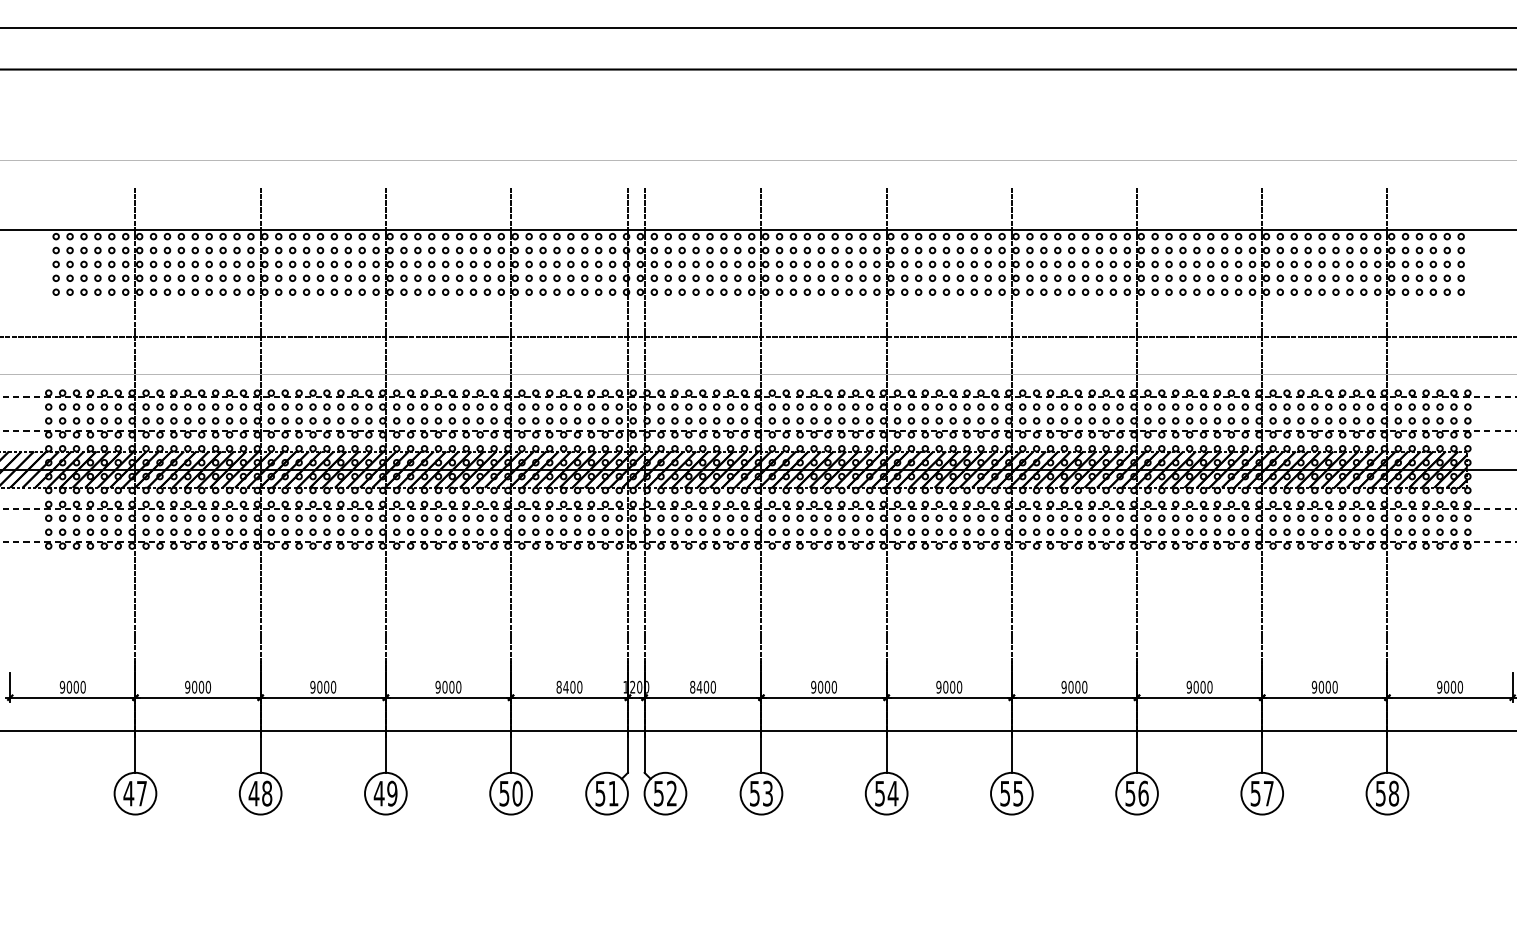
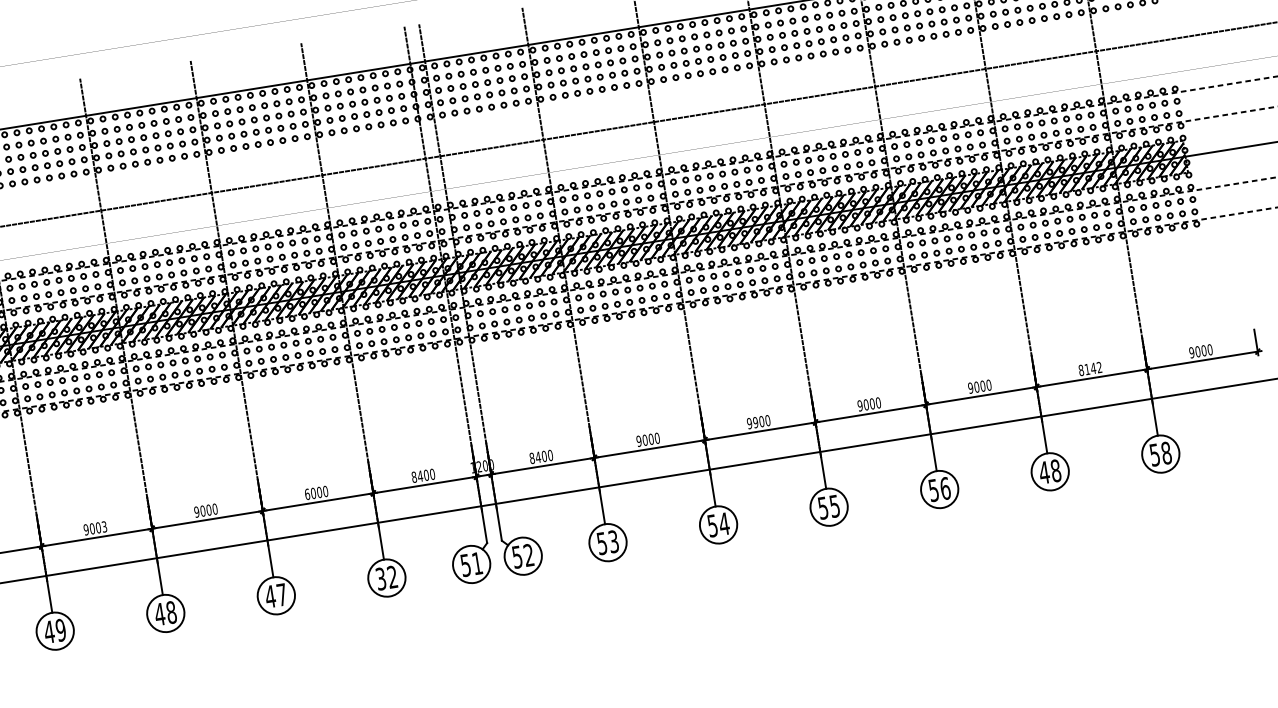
text: (208, 686) -> (104, 526), 9000 -> 9003
text: (437, 686) -> (306, 493), 9000 -> 6000
text: (1324, 686) -> (1090, 368), 9000 -> 8142
text: (945, 687) -> (755, 422), 9000 -> 9900
text: (141, 793) -> (60, 630), 47 -> 49
text: (392, 793) -> (282, 594), 49 -> 47
text: (511, 793) -> (387, 577), 50 -> 32
text: (1261, 793) -> (1049, 471), 57 -> 48

